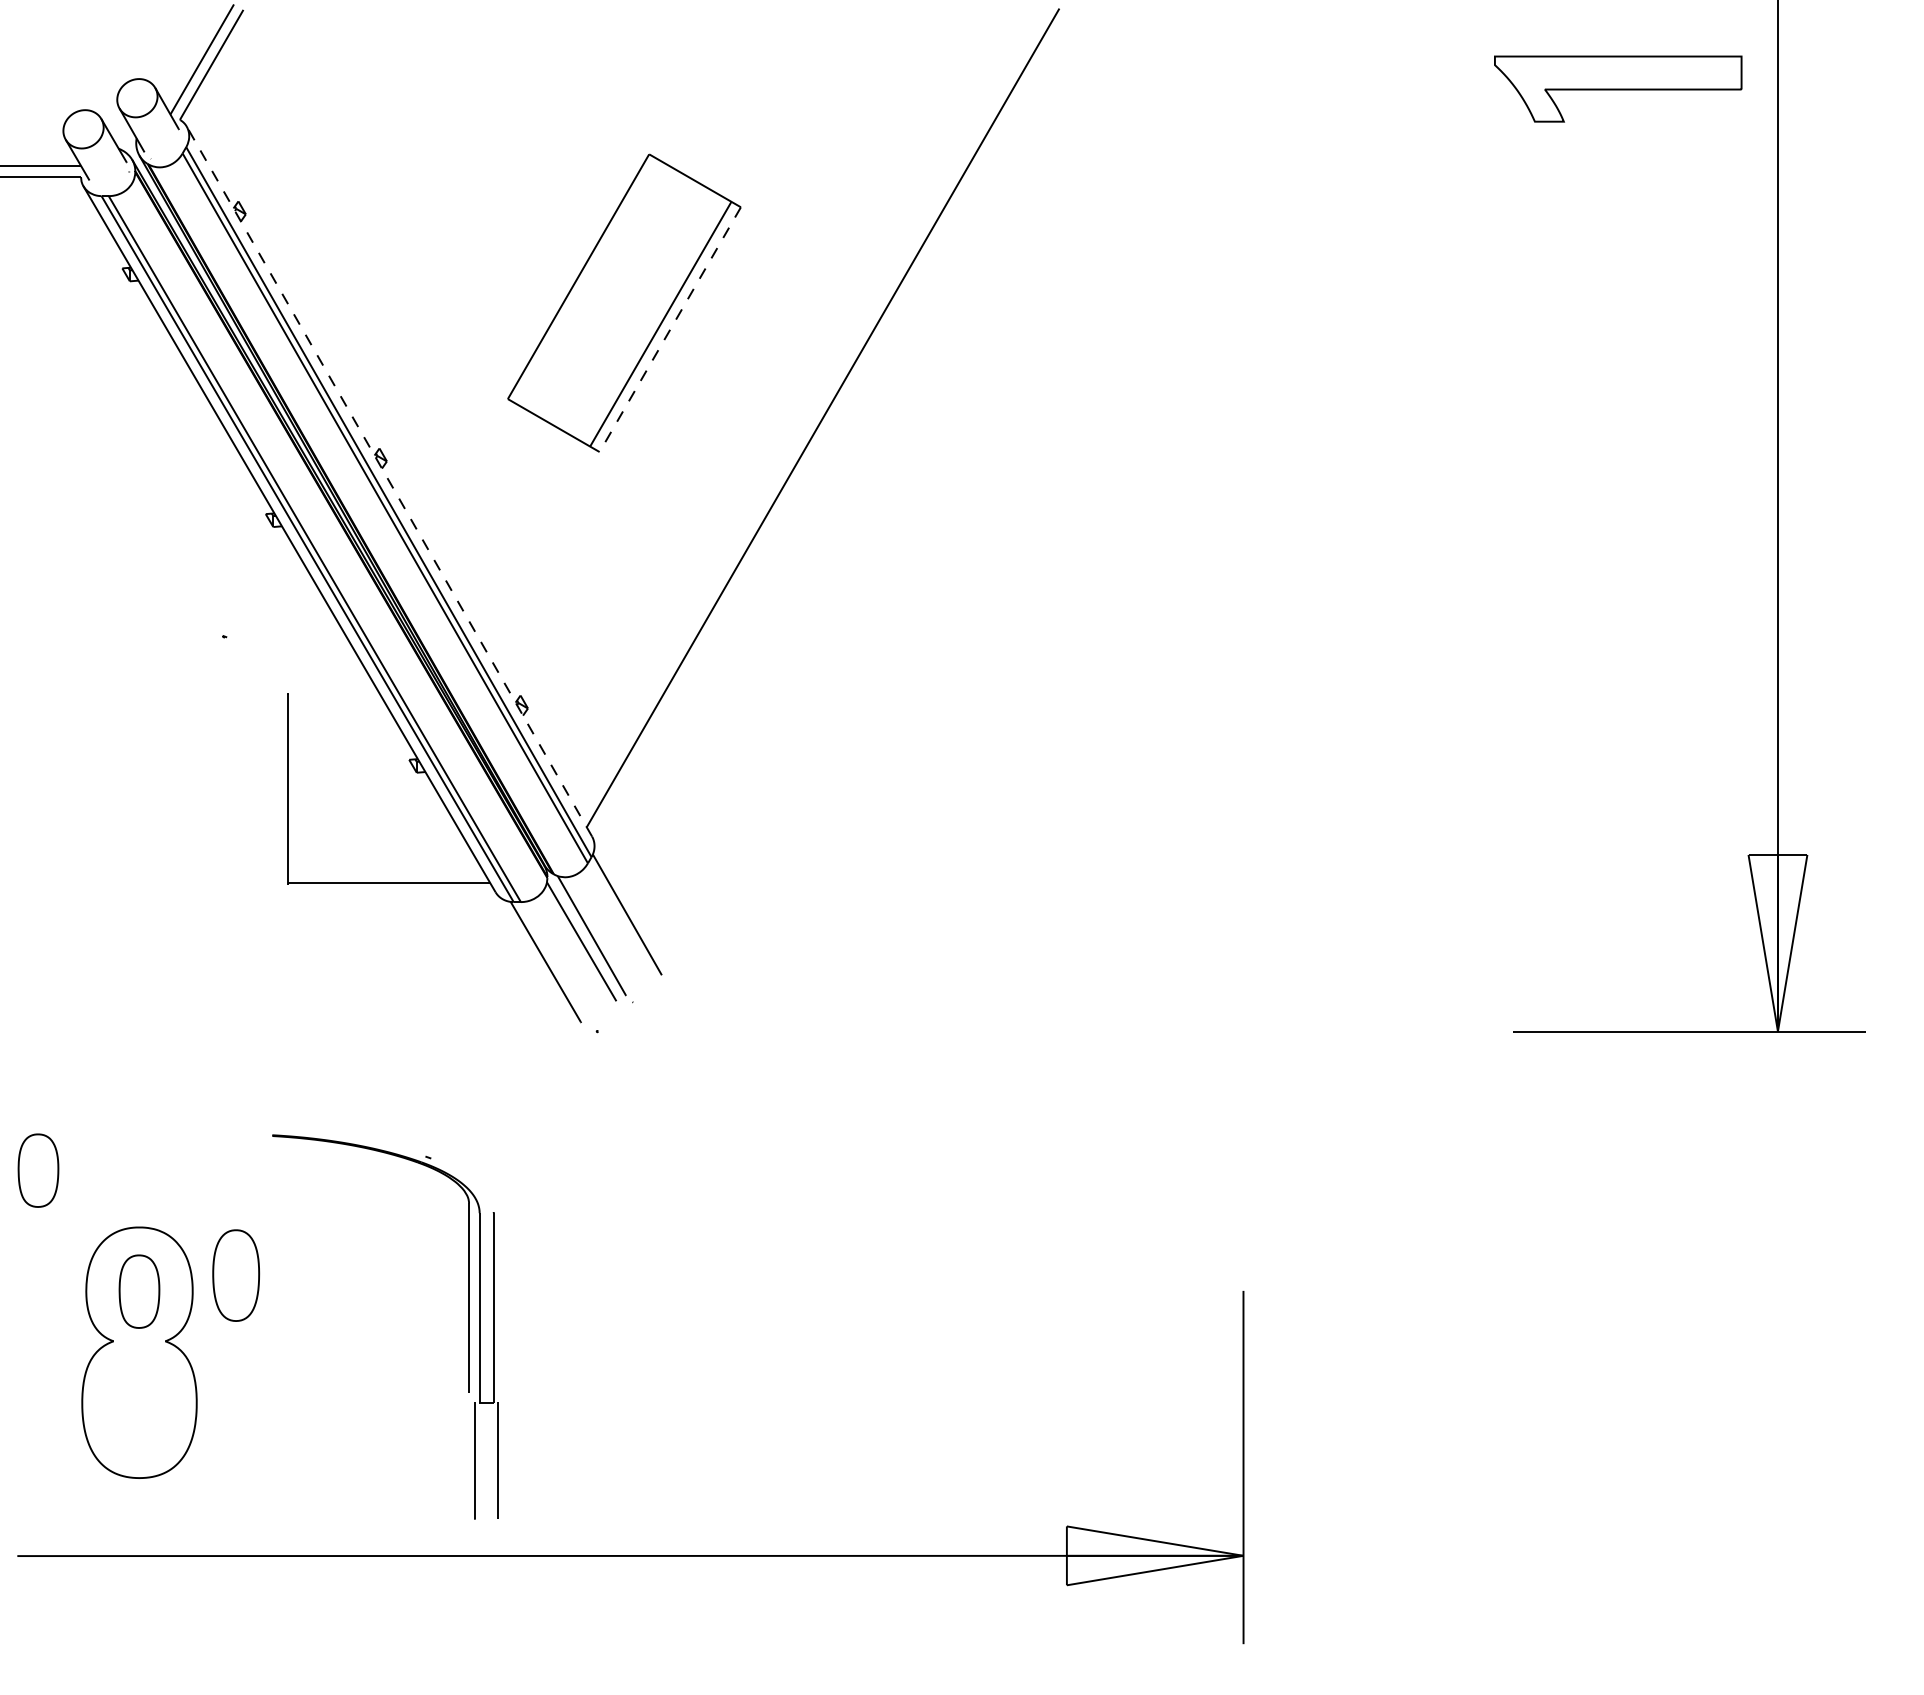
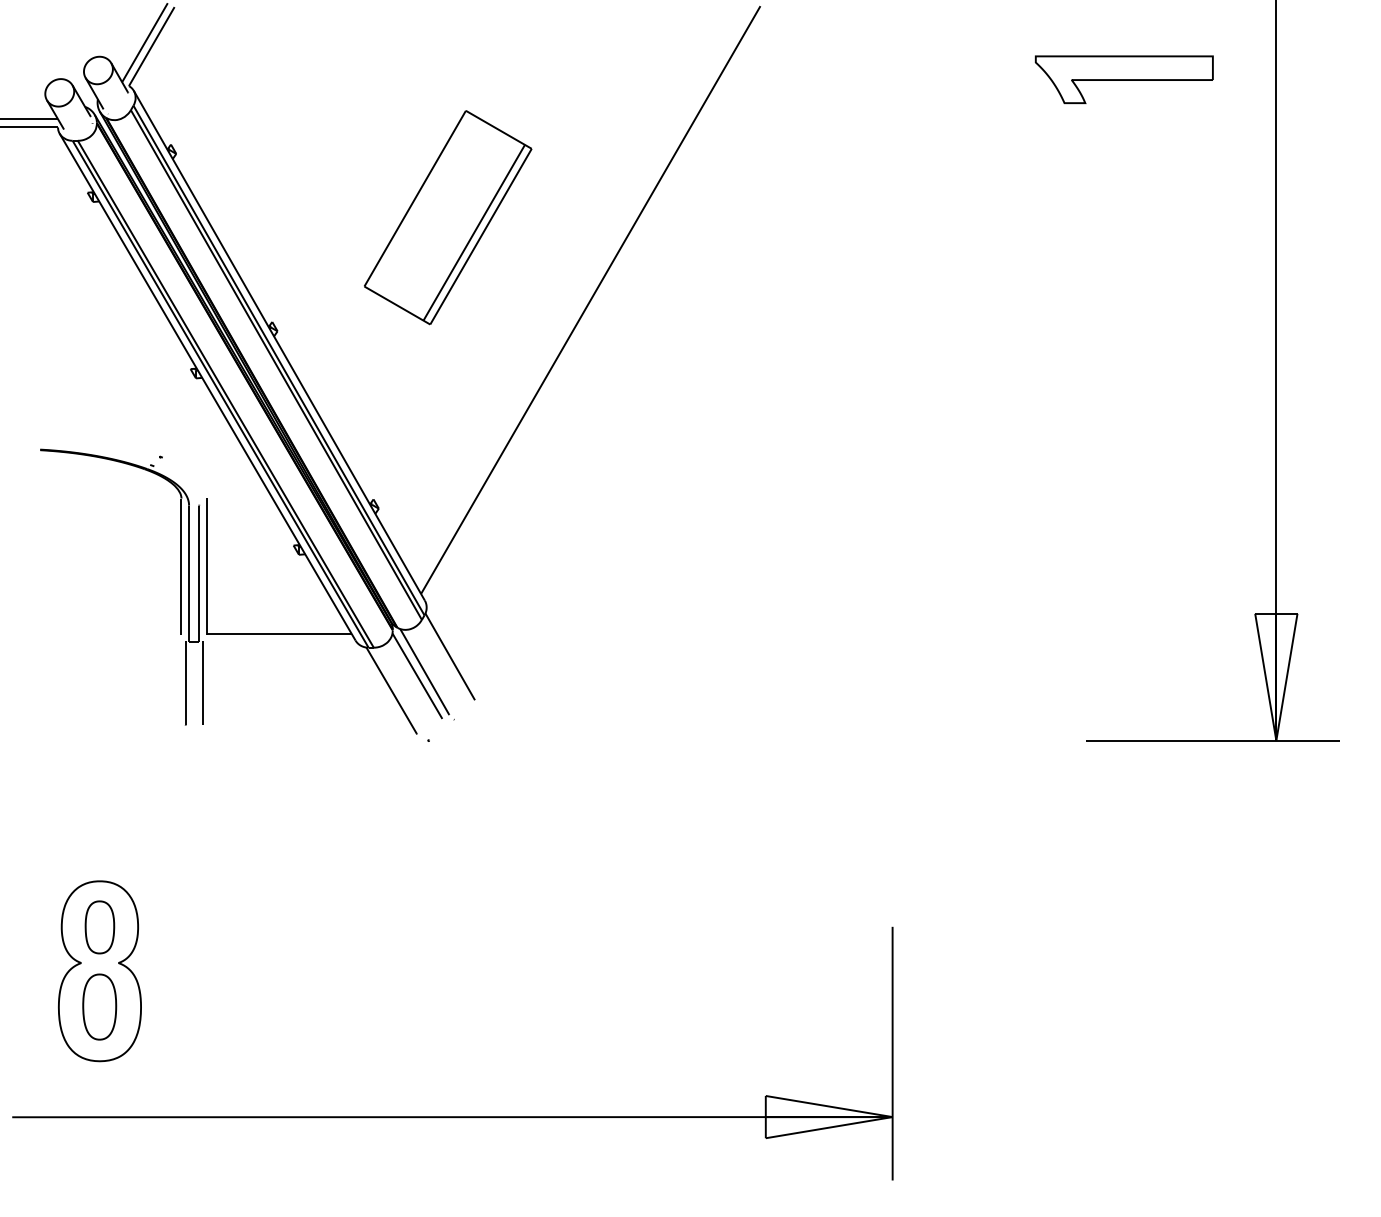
part: (1618, 88) -> (1124, 79), moved
line: (670, 330) -> (481, 237), dashed -> solid
line: (389, 481) -> (279, 345), dashed -> solid
part: (38, 1170) -> (27, 840), removed
part: (236, 1275) -> (99, 1006), moved
part: (468, 1326) -> (181, 586), moved

